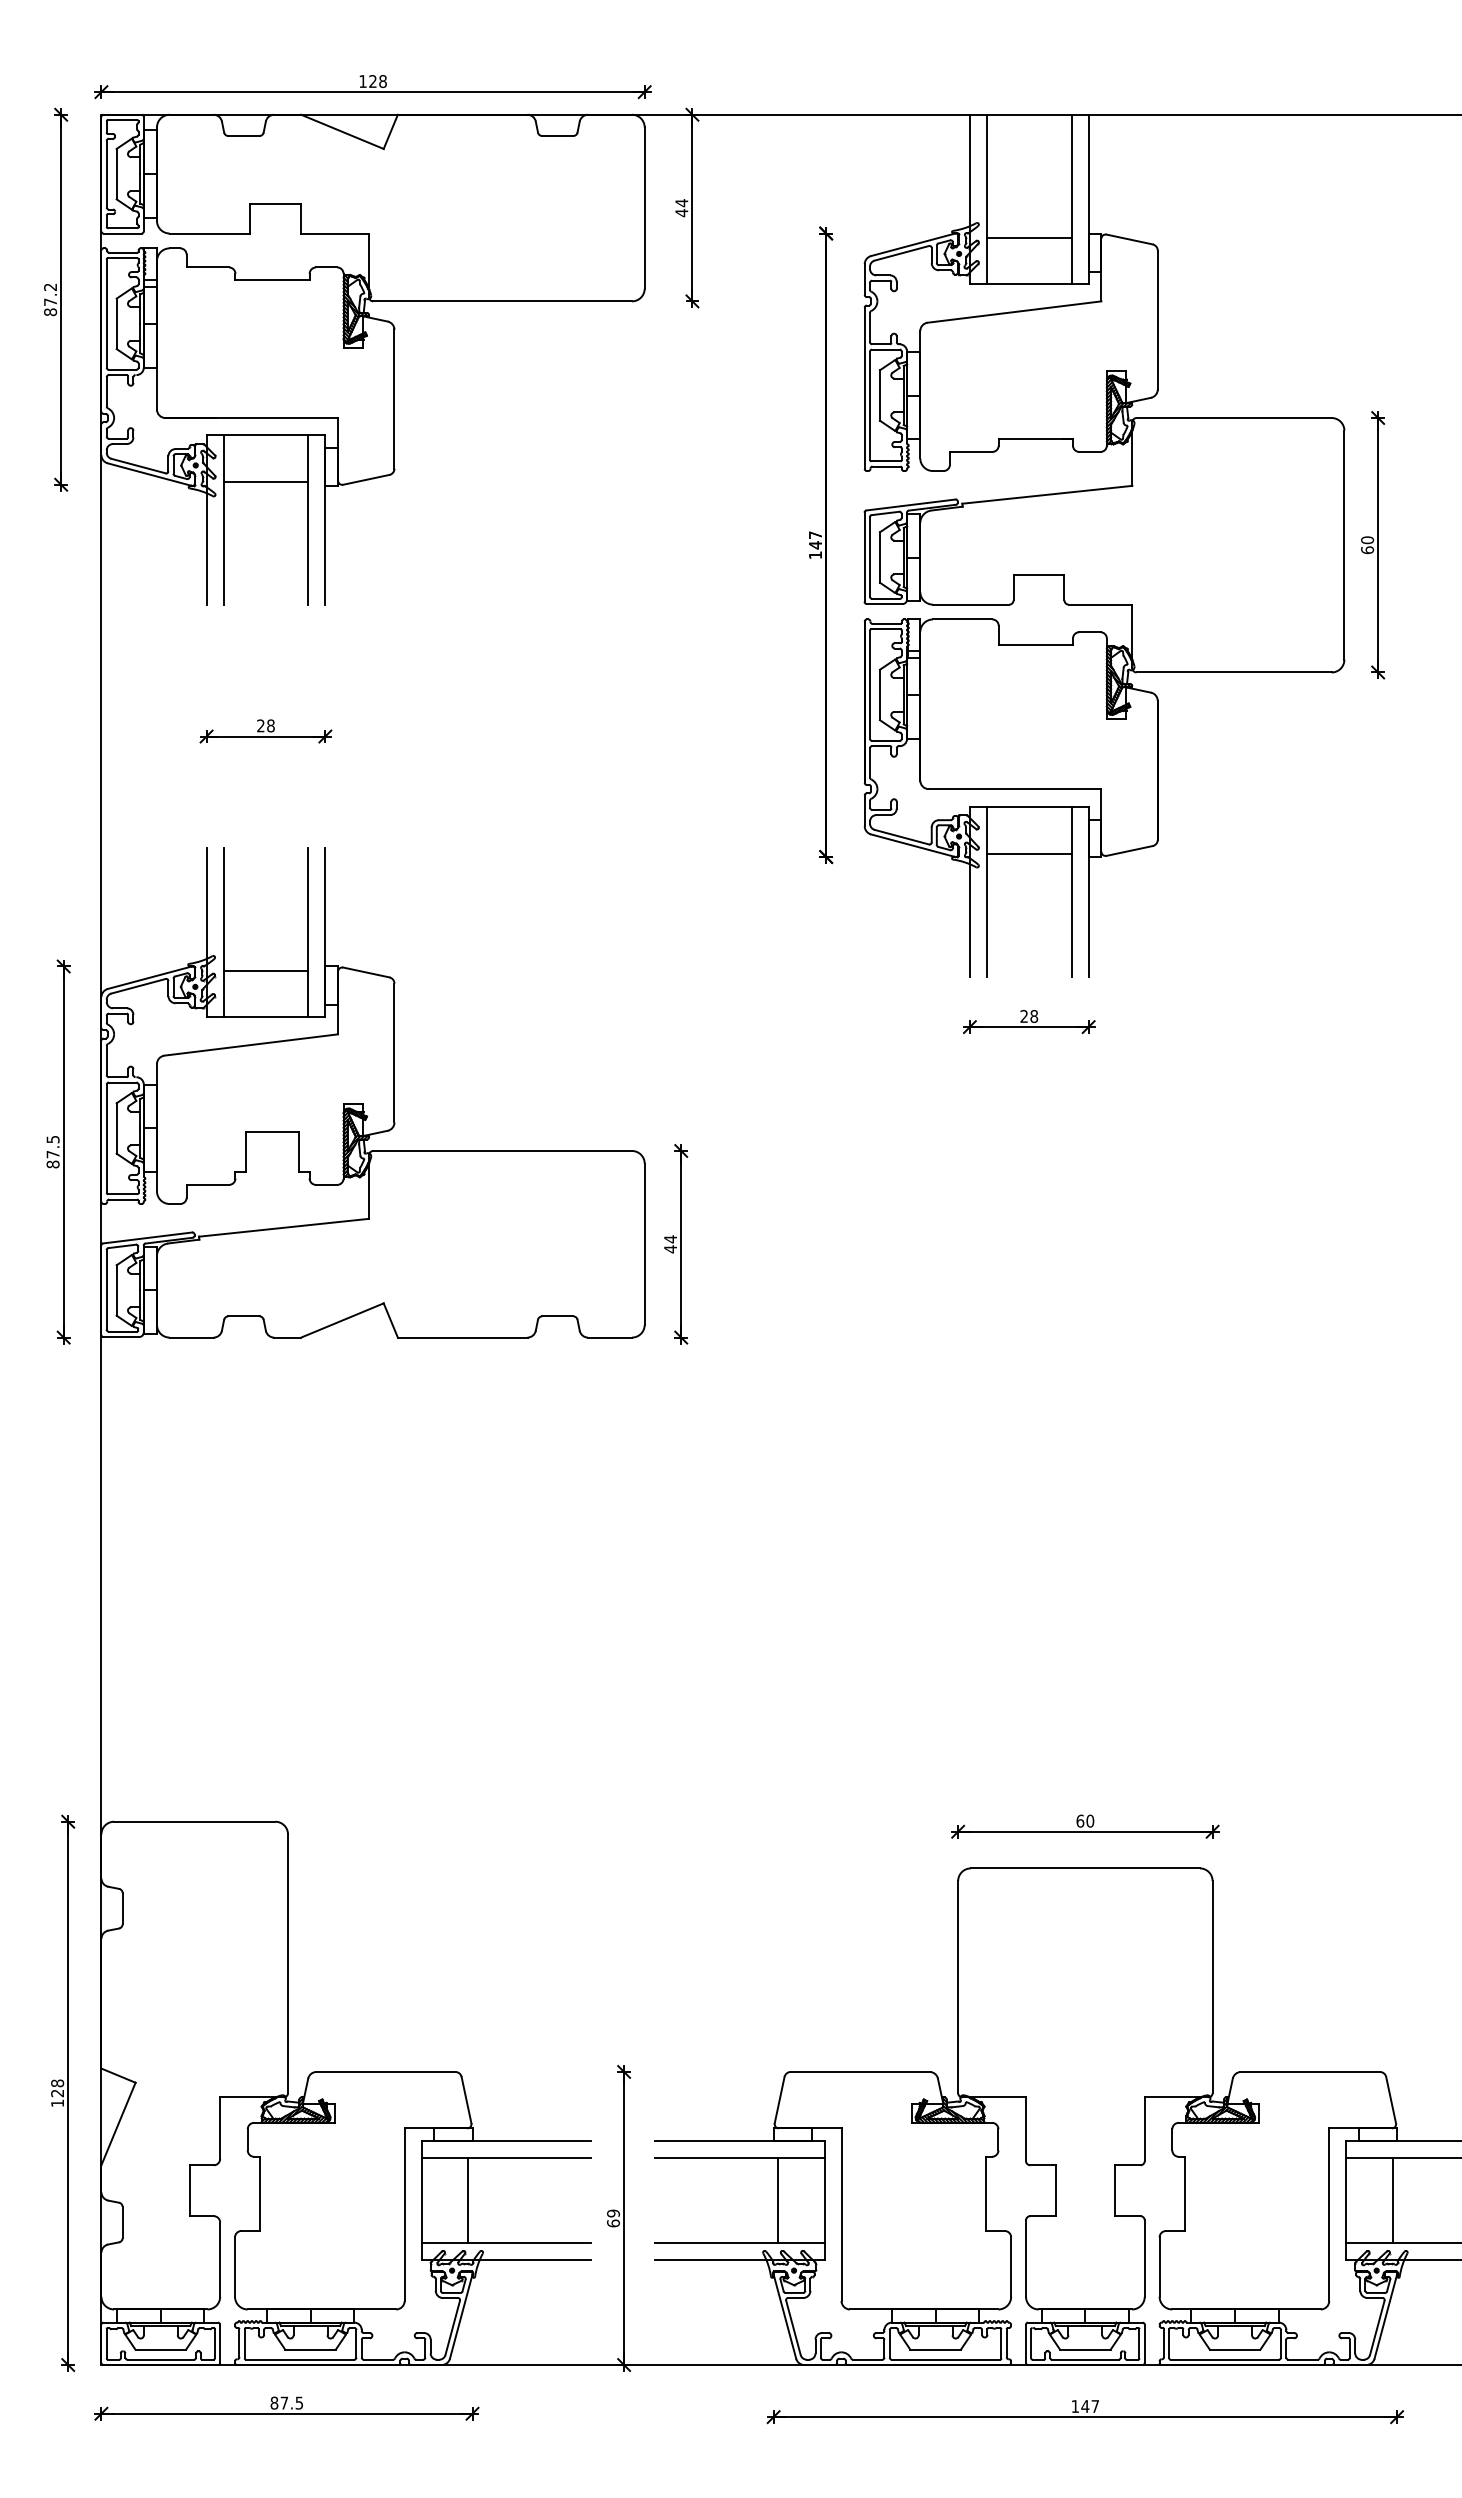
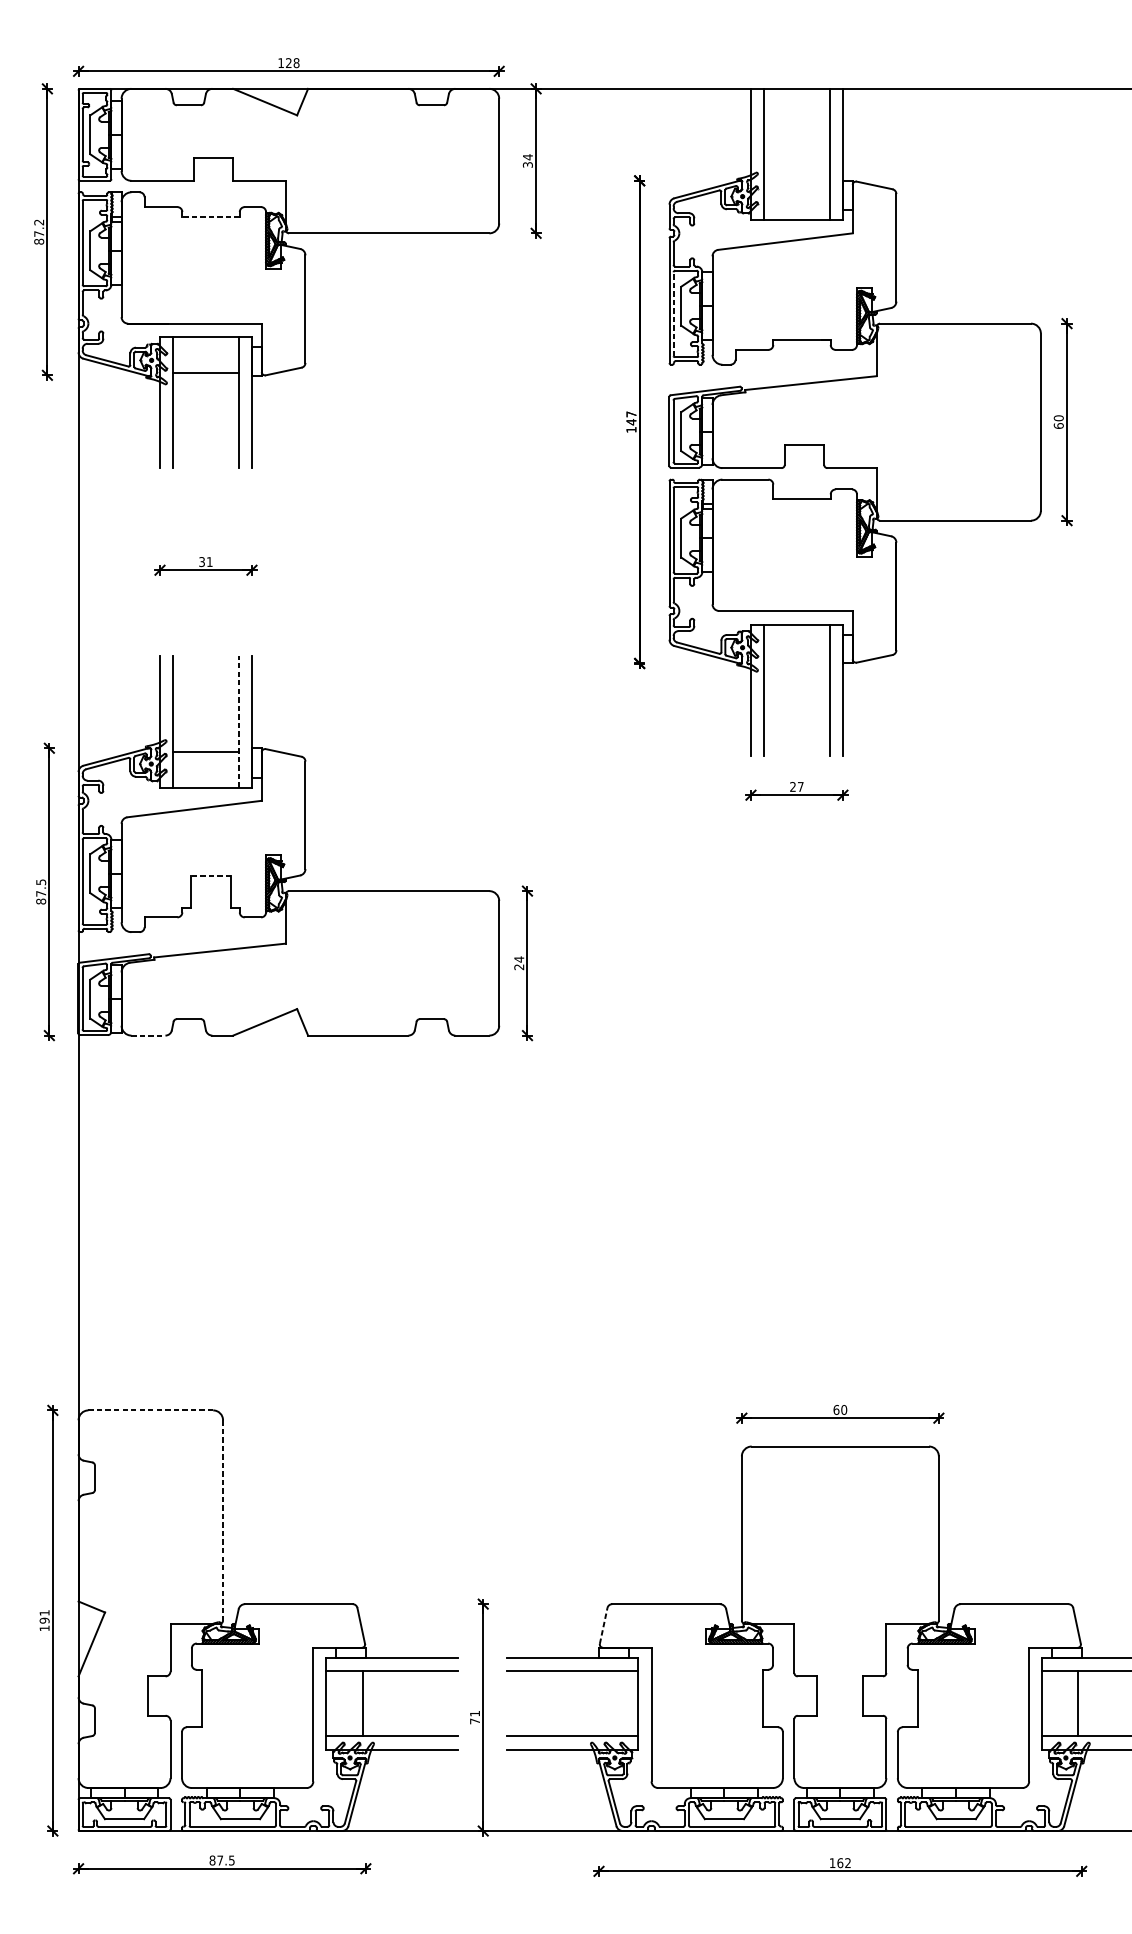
text: (681, 213) -> (527, 165), 44 -> 34
line: (1028, 237) -> (796, 183), removed
line: (272, 280) -> (211, 217), solid -> dashed
line: (870, 405) -> (674, 313), solid -> dashed
text: (265, 725) -> (205, 561), 28 -> 31
line: (1028, 853) -> (796, 660), removed
line: (308, 932) -> (238, 721), solid -> dashed
text: (1034, 1016) -> (800, 786), 28 -> 27
line: (272, 1131) -> (211, 876), solid -> dashed
text: (670, 1249) -> (519, 967), 44 -> 24
line: (191, 1337) -> (148, 1035), solid -> dashed
line: (194, 1821) -> (150, 1410), solid -> dashed
line: (288, 1964) -> (223, 1520), solid -> dashed
text: (57, 2088) -> (44, 1616), 128 -> 191
line: (779, 2100) -> (603, 1626), solid -> dashed
line: (777, 2200) -> (602, 1703), removed
text: (613, 2218) -> (475, 1717), 69 -> 71
text: (1089, 2406) -> (843, 1863), 147 -> 162

